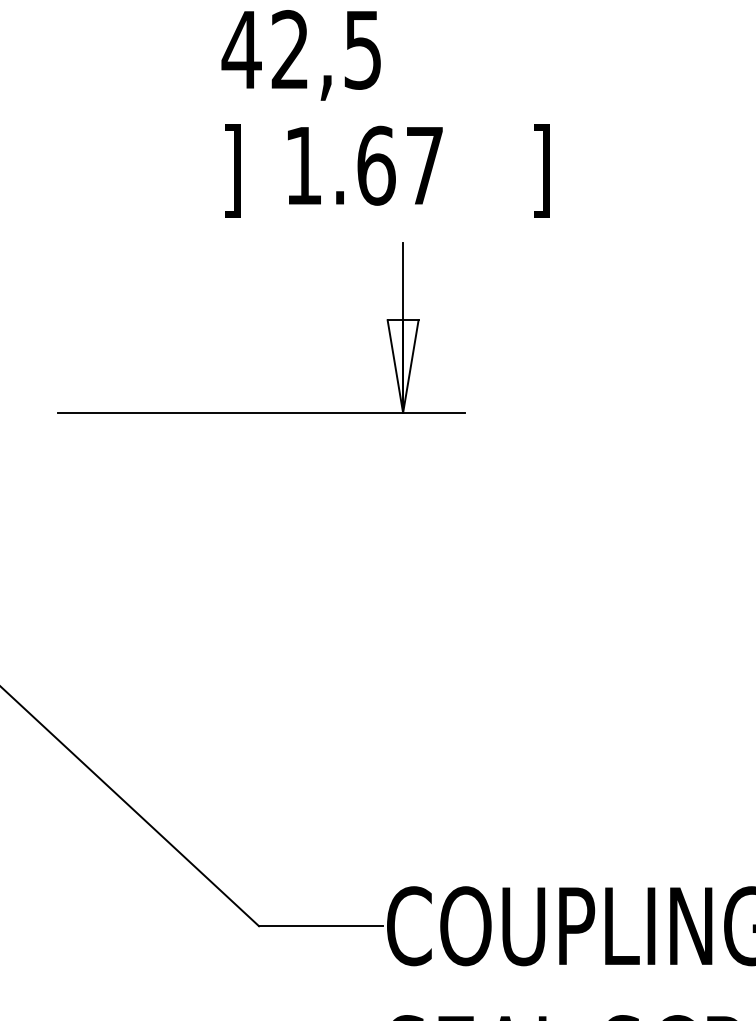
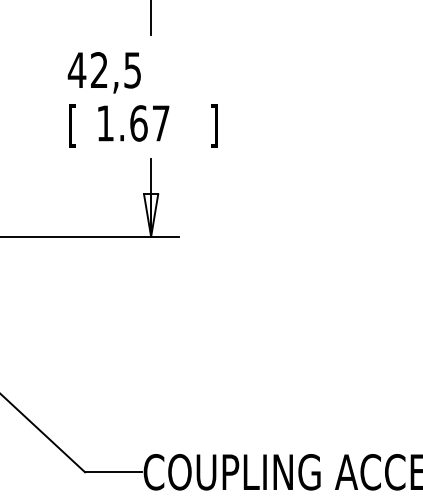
text: (231, 170) -> (72, 125), ] -> [

